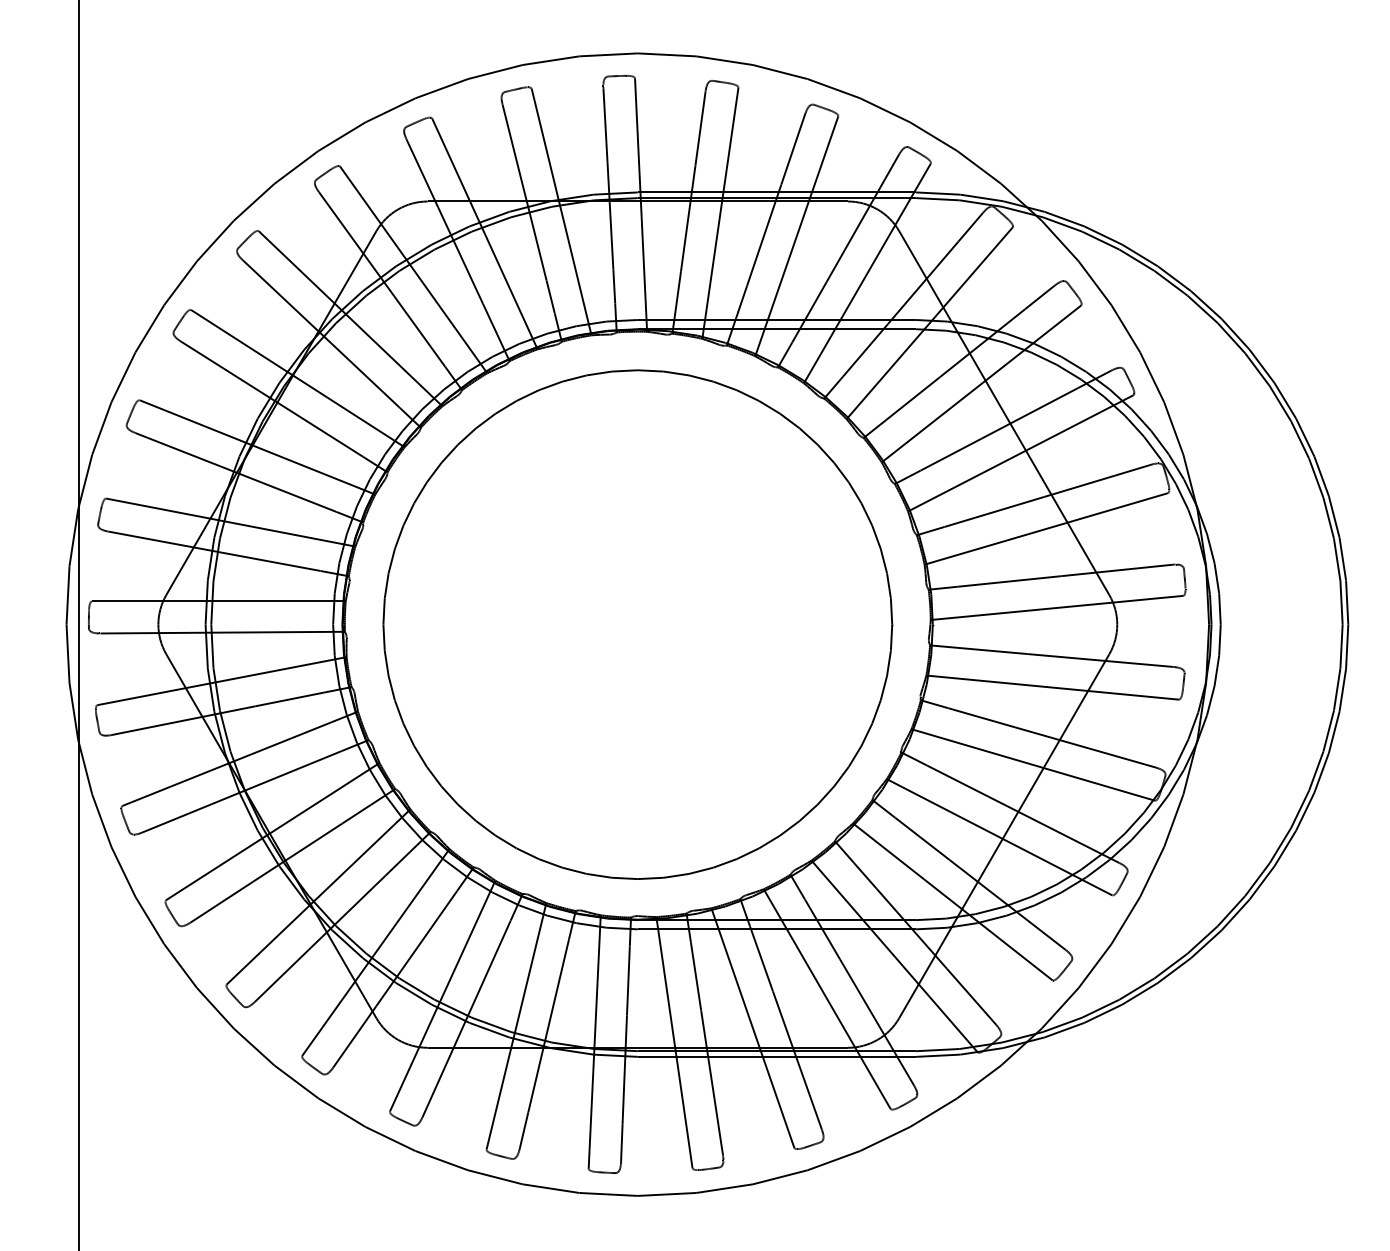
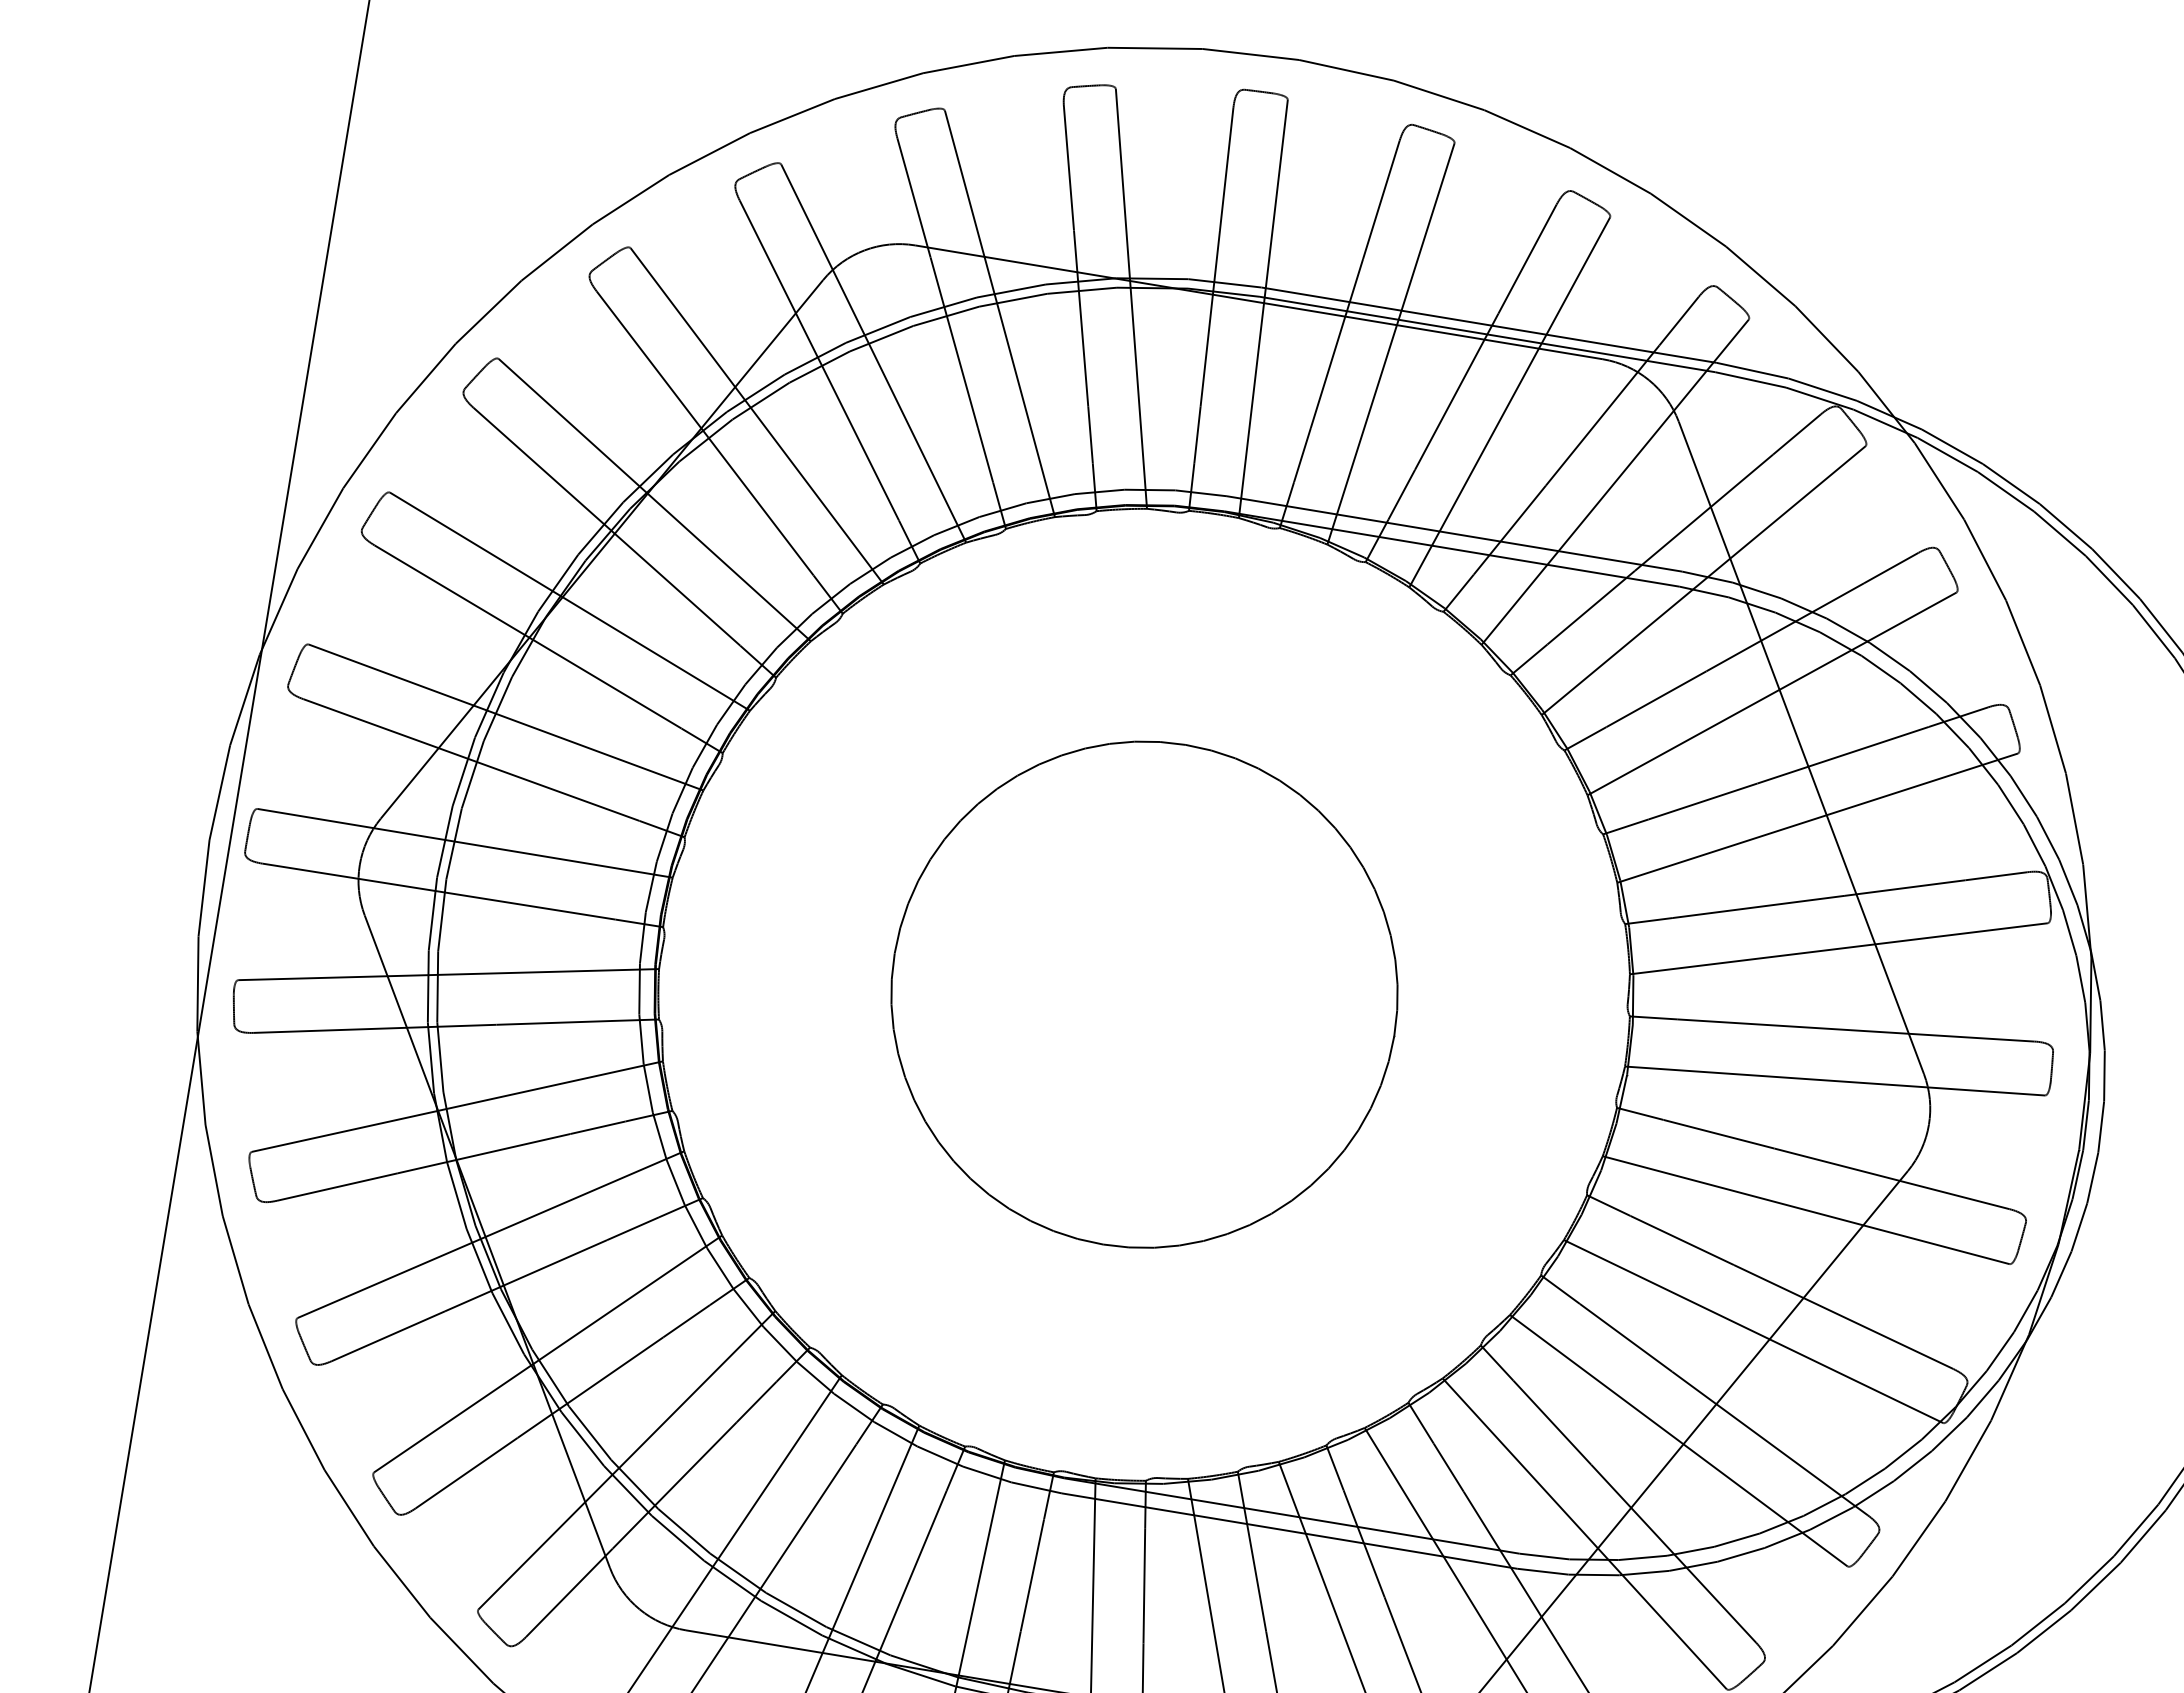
part: (637, 624) -> (1143, 994), size x0.6

